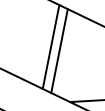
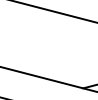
line: (51, 46) -> (59, 47), removed
line: (59, 50) -> (66, 49), removed

